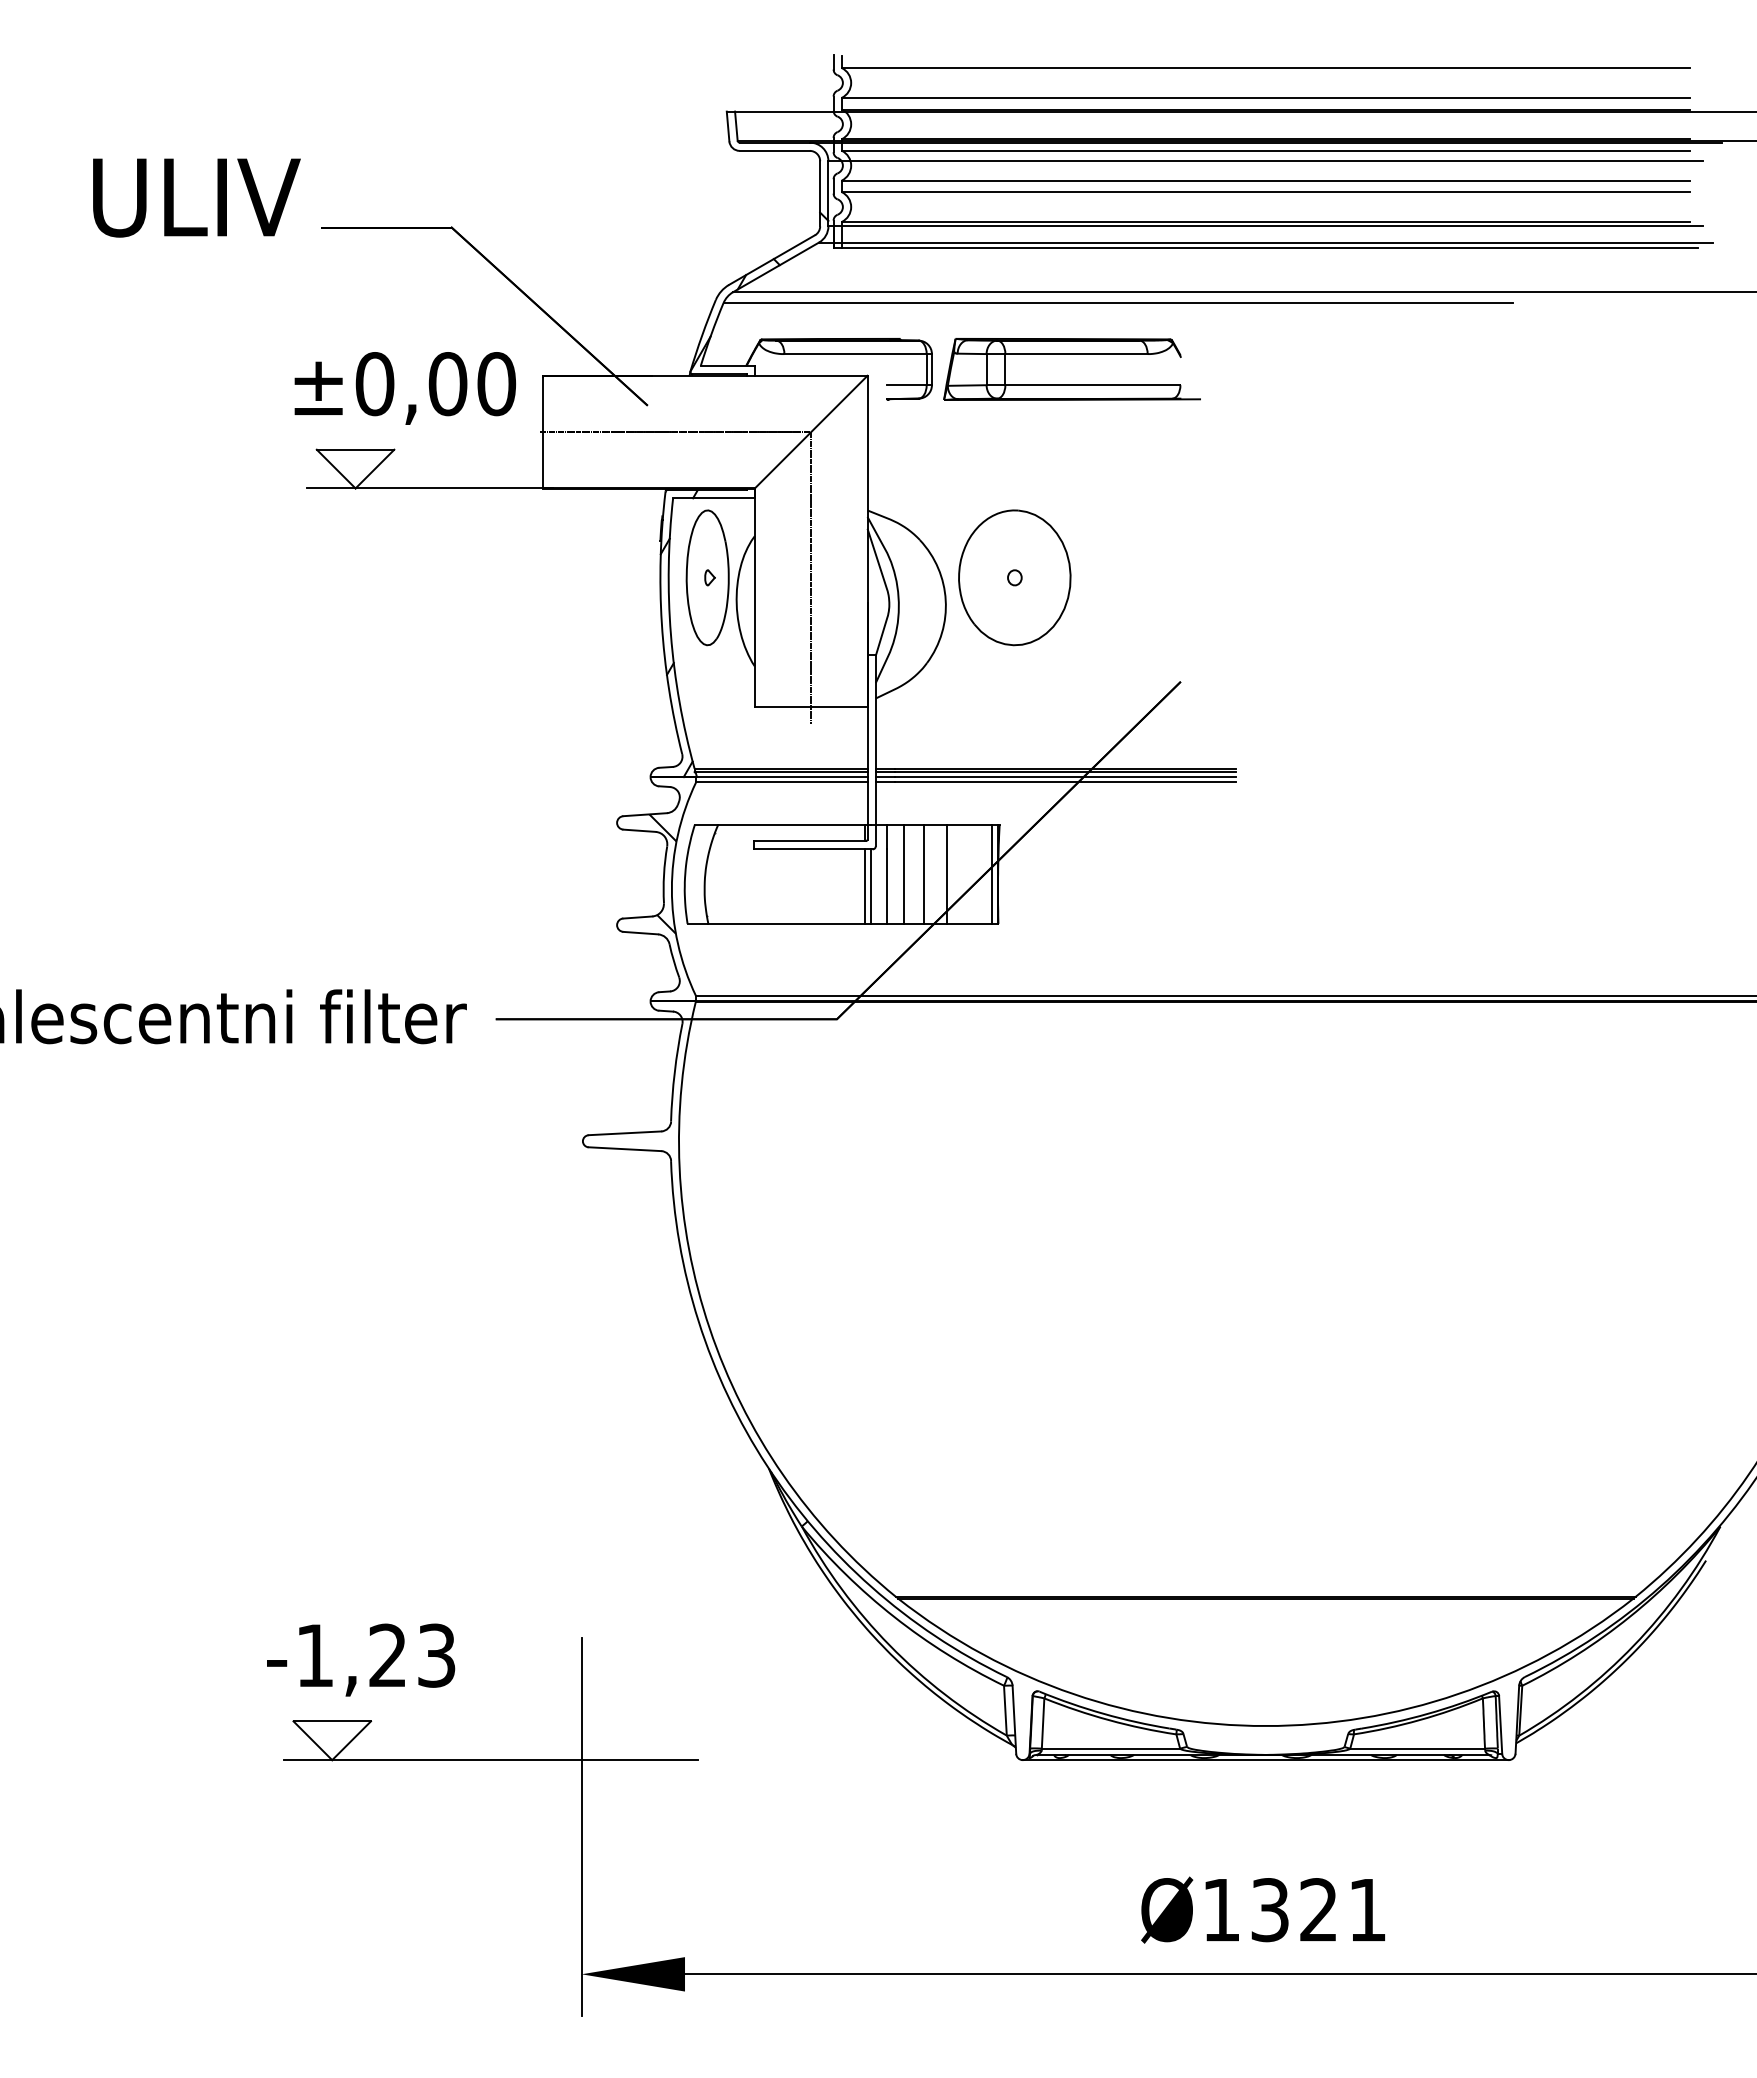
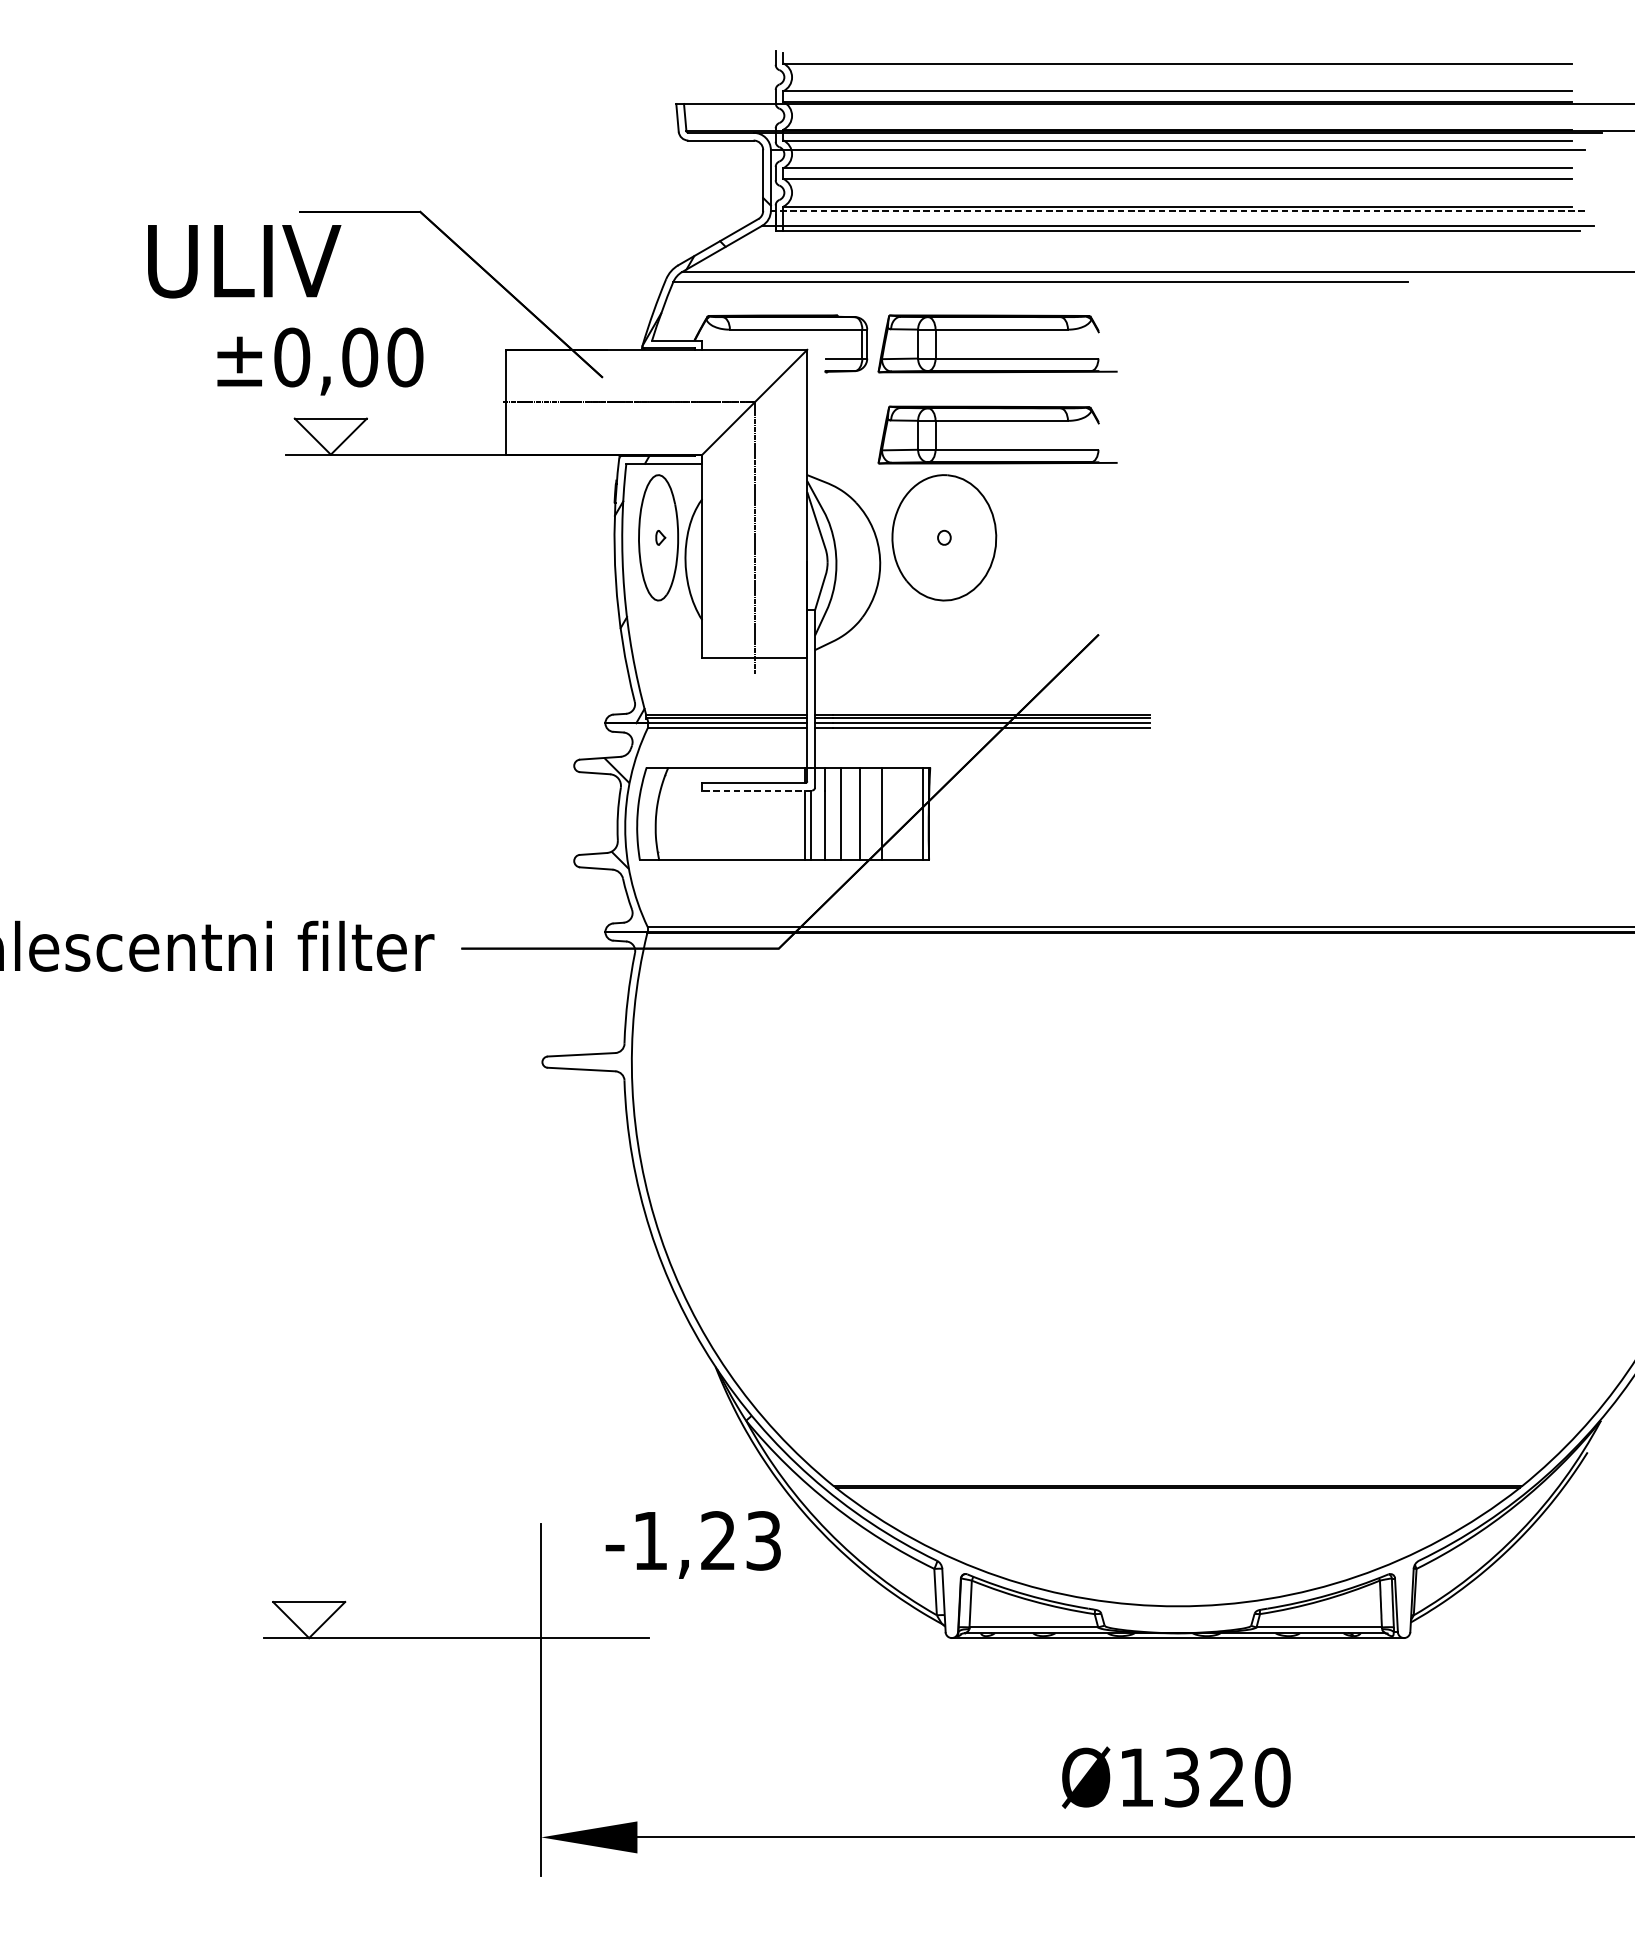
text: (196, 197) -> (244, 261), moved
line: (1265, 226) -> (1177, 210), solid -> dashed
text: (404, 388) -> (319, 361), moved
part: (1071, 452) -> (997, 421), added
line: (812, 849) -> (756, 790), solid -> dashed
text: (361, 1659) -> (693, 1544), moved
text: (1367, 1910) -> (1272, 1778), Ø1321 -> Ø1320

